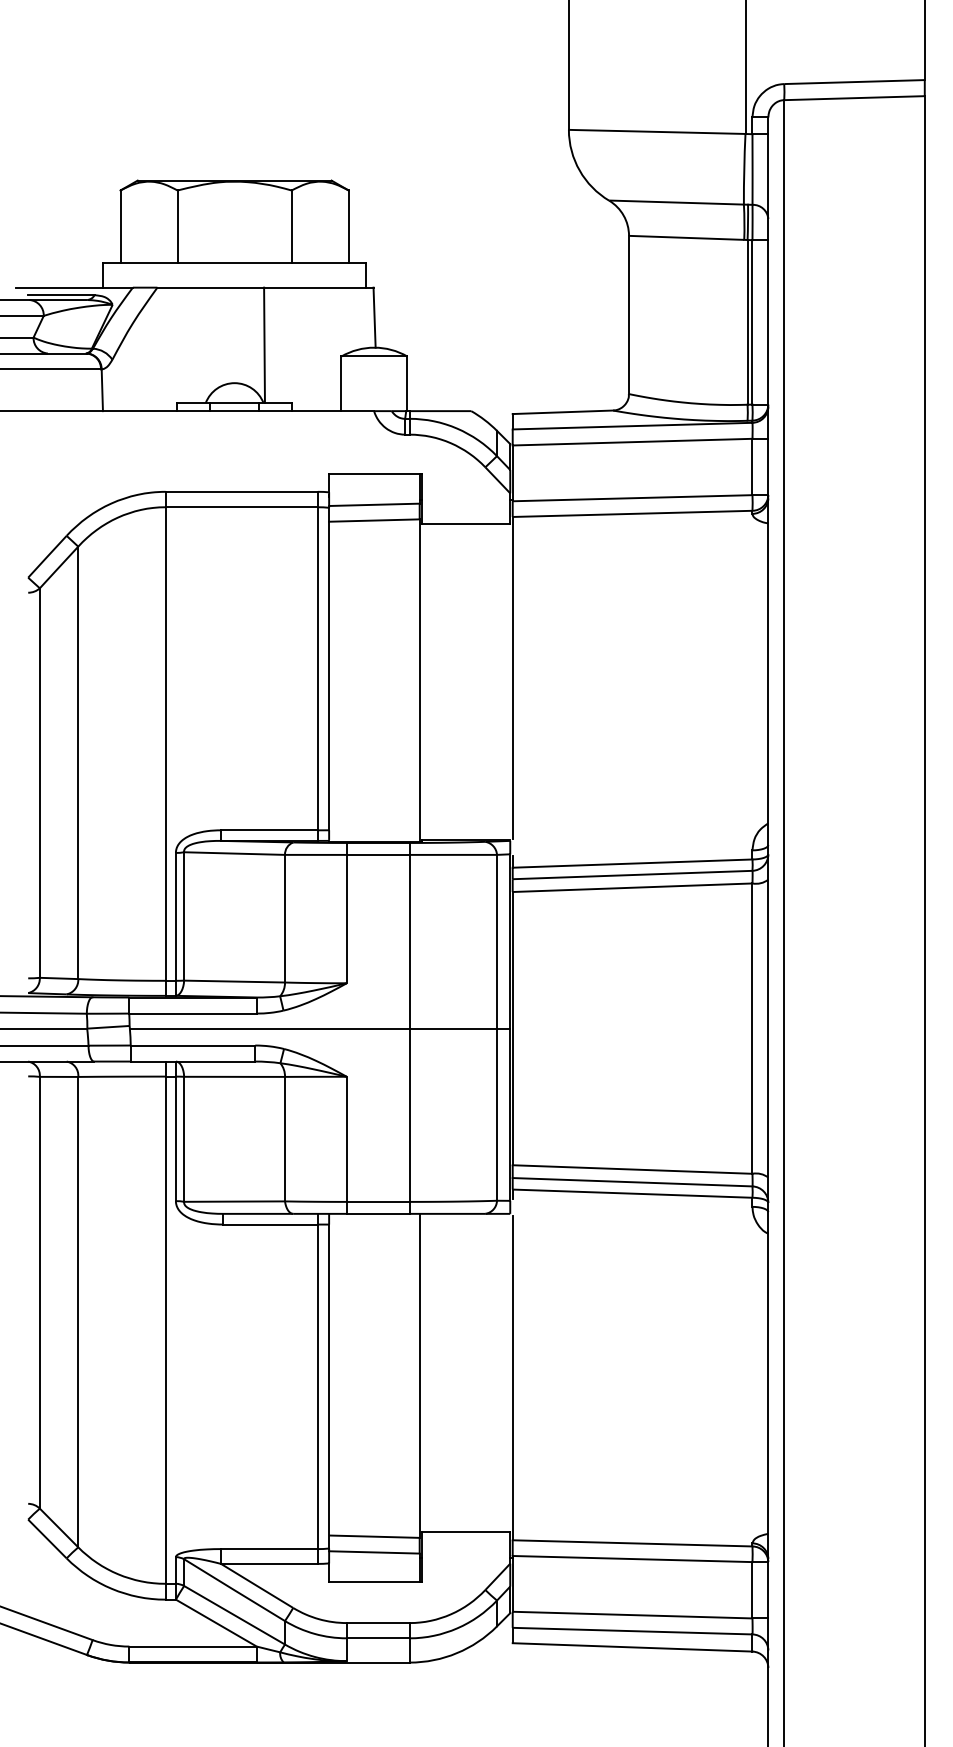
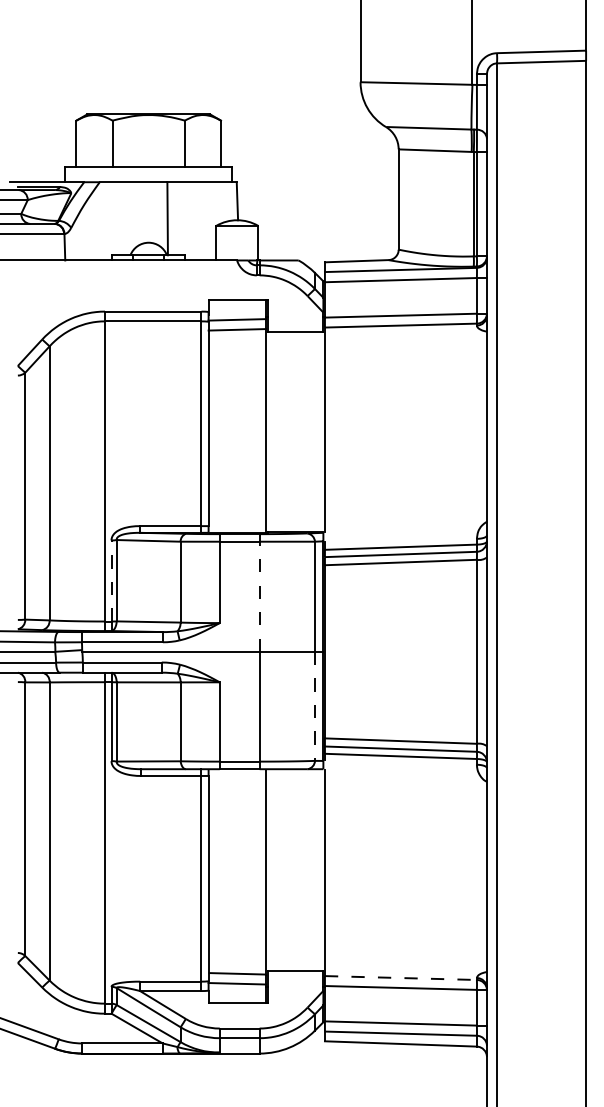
line: (175, 916) -> (111, 580), solid -> dashed
line: (409, 941) -> (259, 596), solid -> dashed
line: (497, 1114) -> (315, 706), solid -> dashed
line: (631, 1544) -> (400, 978), solid -> dashed

